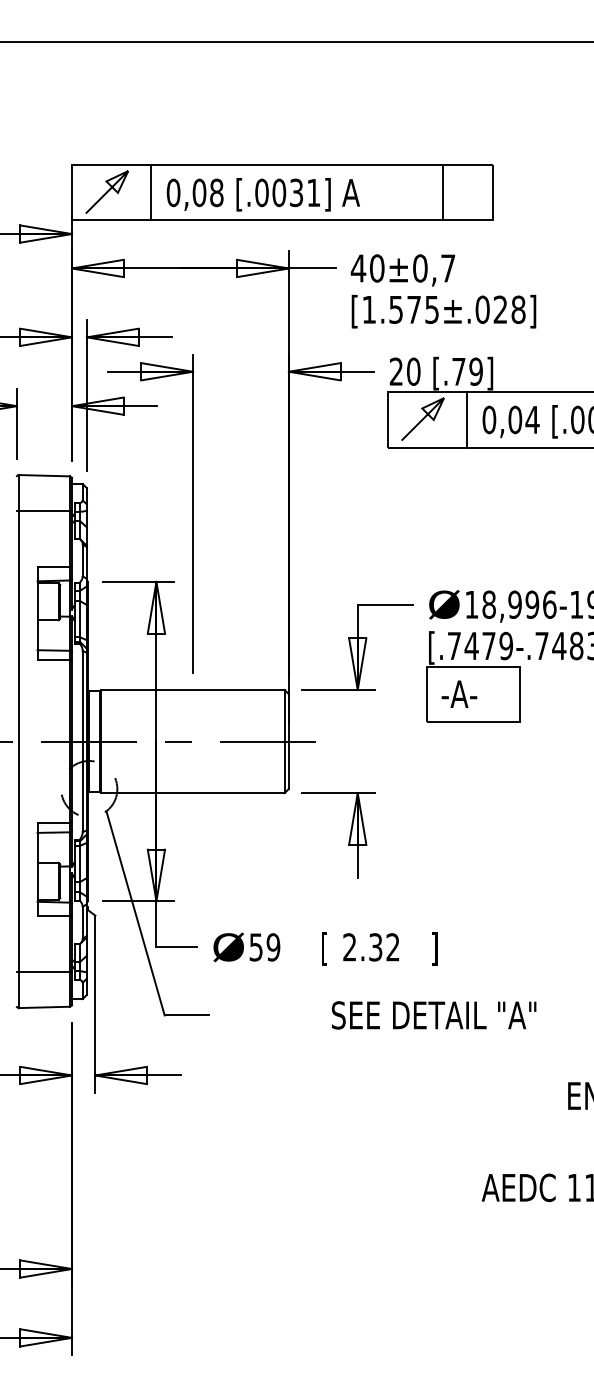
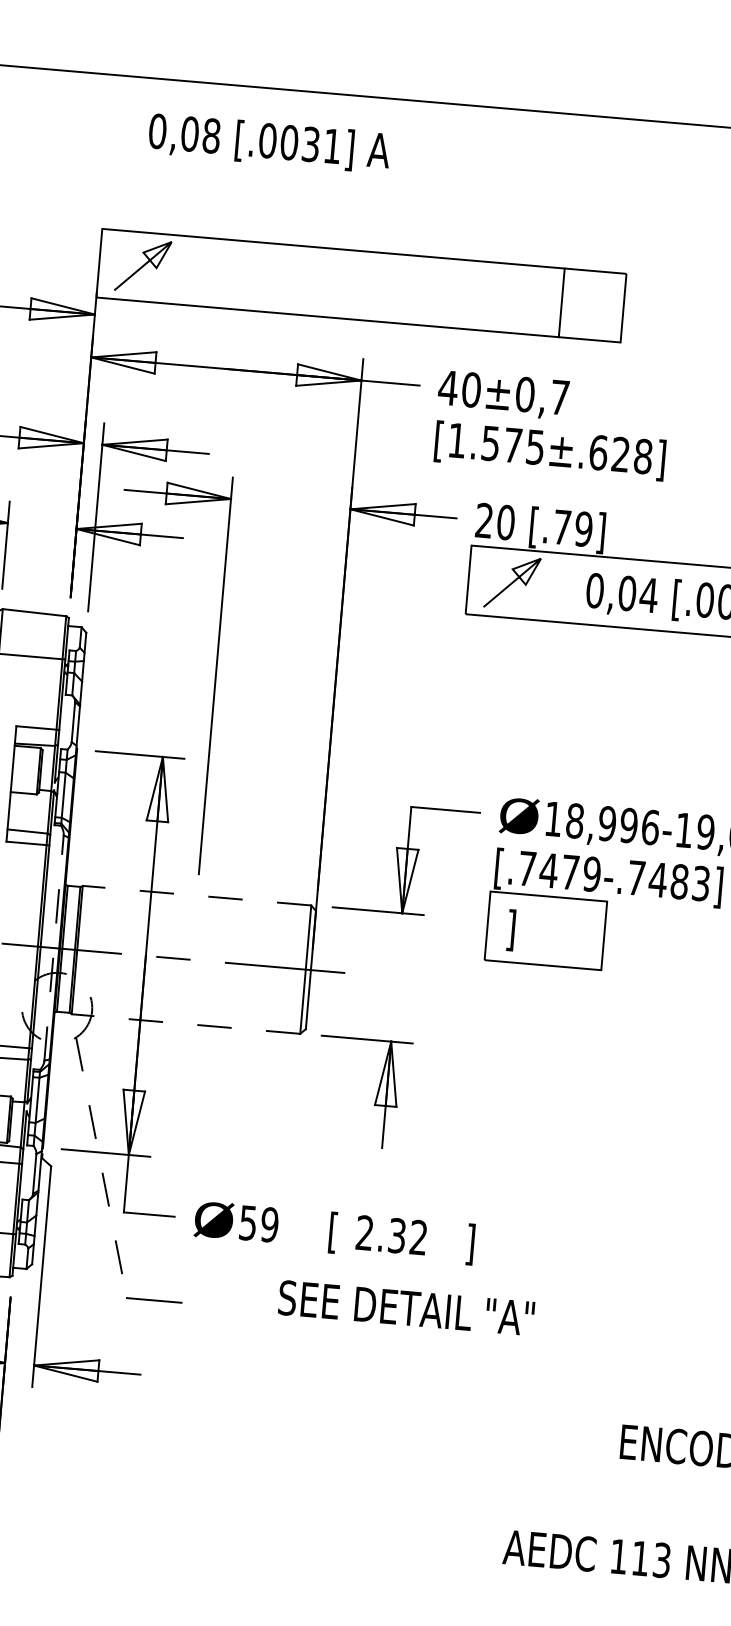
line: (151, 192) -> (198, 271), removed
text: (262, 194) -> (268, 142), moved
text: (482, 309) -> (598, 452), [1.575±.028] -> [1.575±.628]
line: (467, 419) -> (567, 587), removed
line: (193, 690) -> (197, 896), solid -> dashed
text: (459, 695) -> (528, 930), -A- -> ]
line: (82, 741) -> (53, 947), solid -> dashed
line: (193, 793) -> (186, 1024), solid -> dashed
line: (135, 913) -> (101, 1167), solid -> dashed
text: (434, 1015) -> (406, 1308), moved

